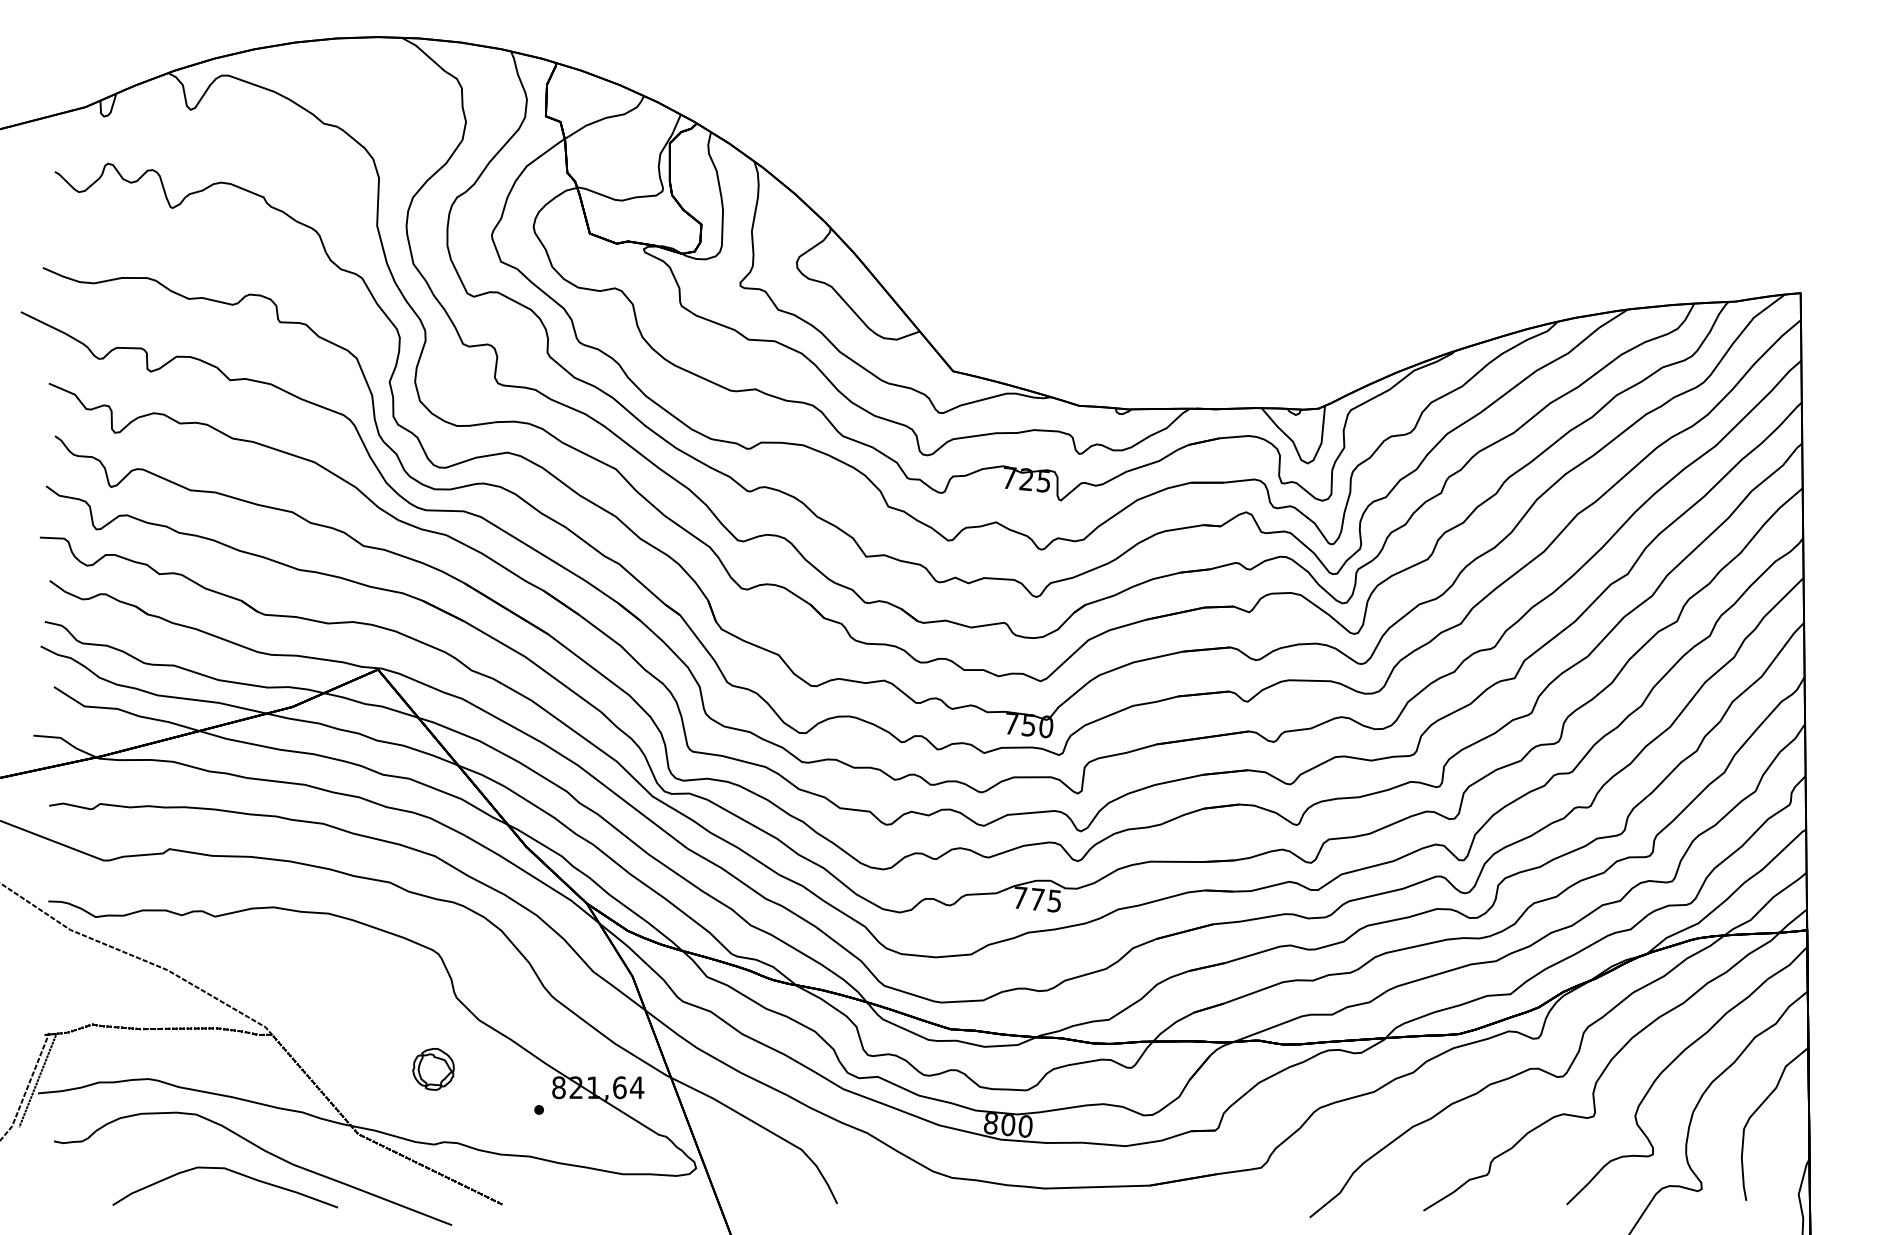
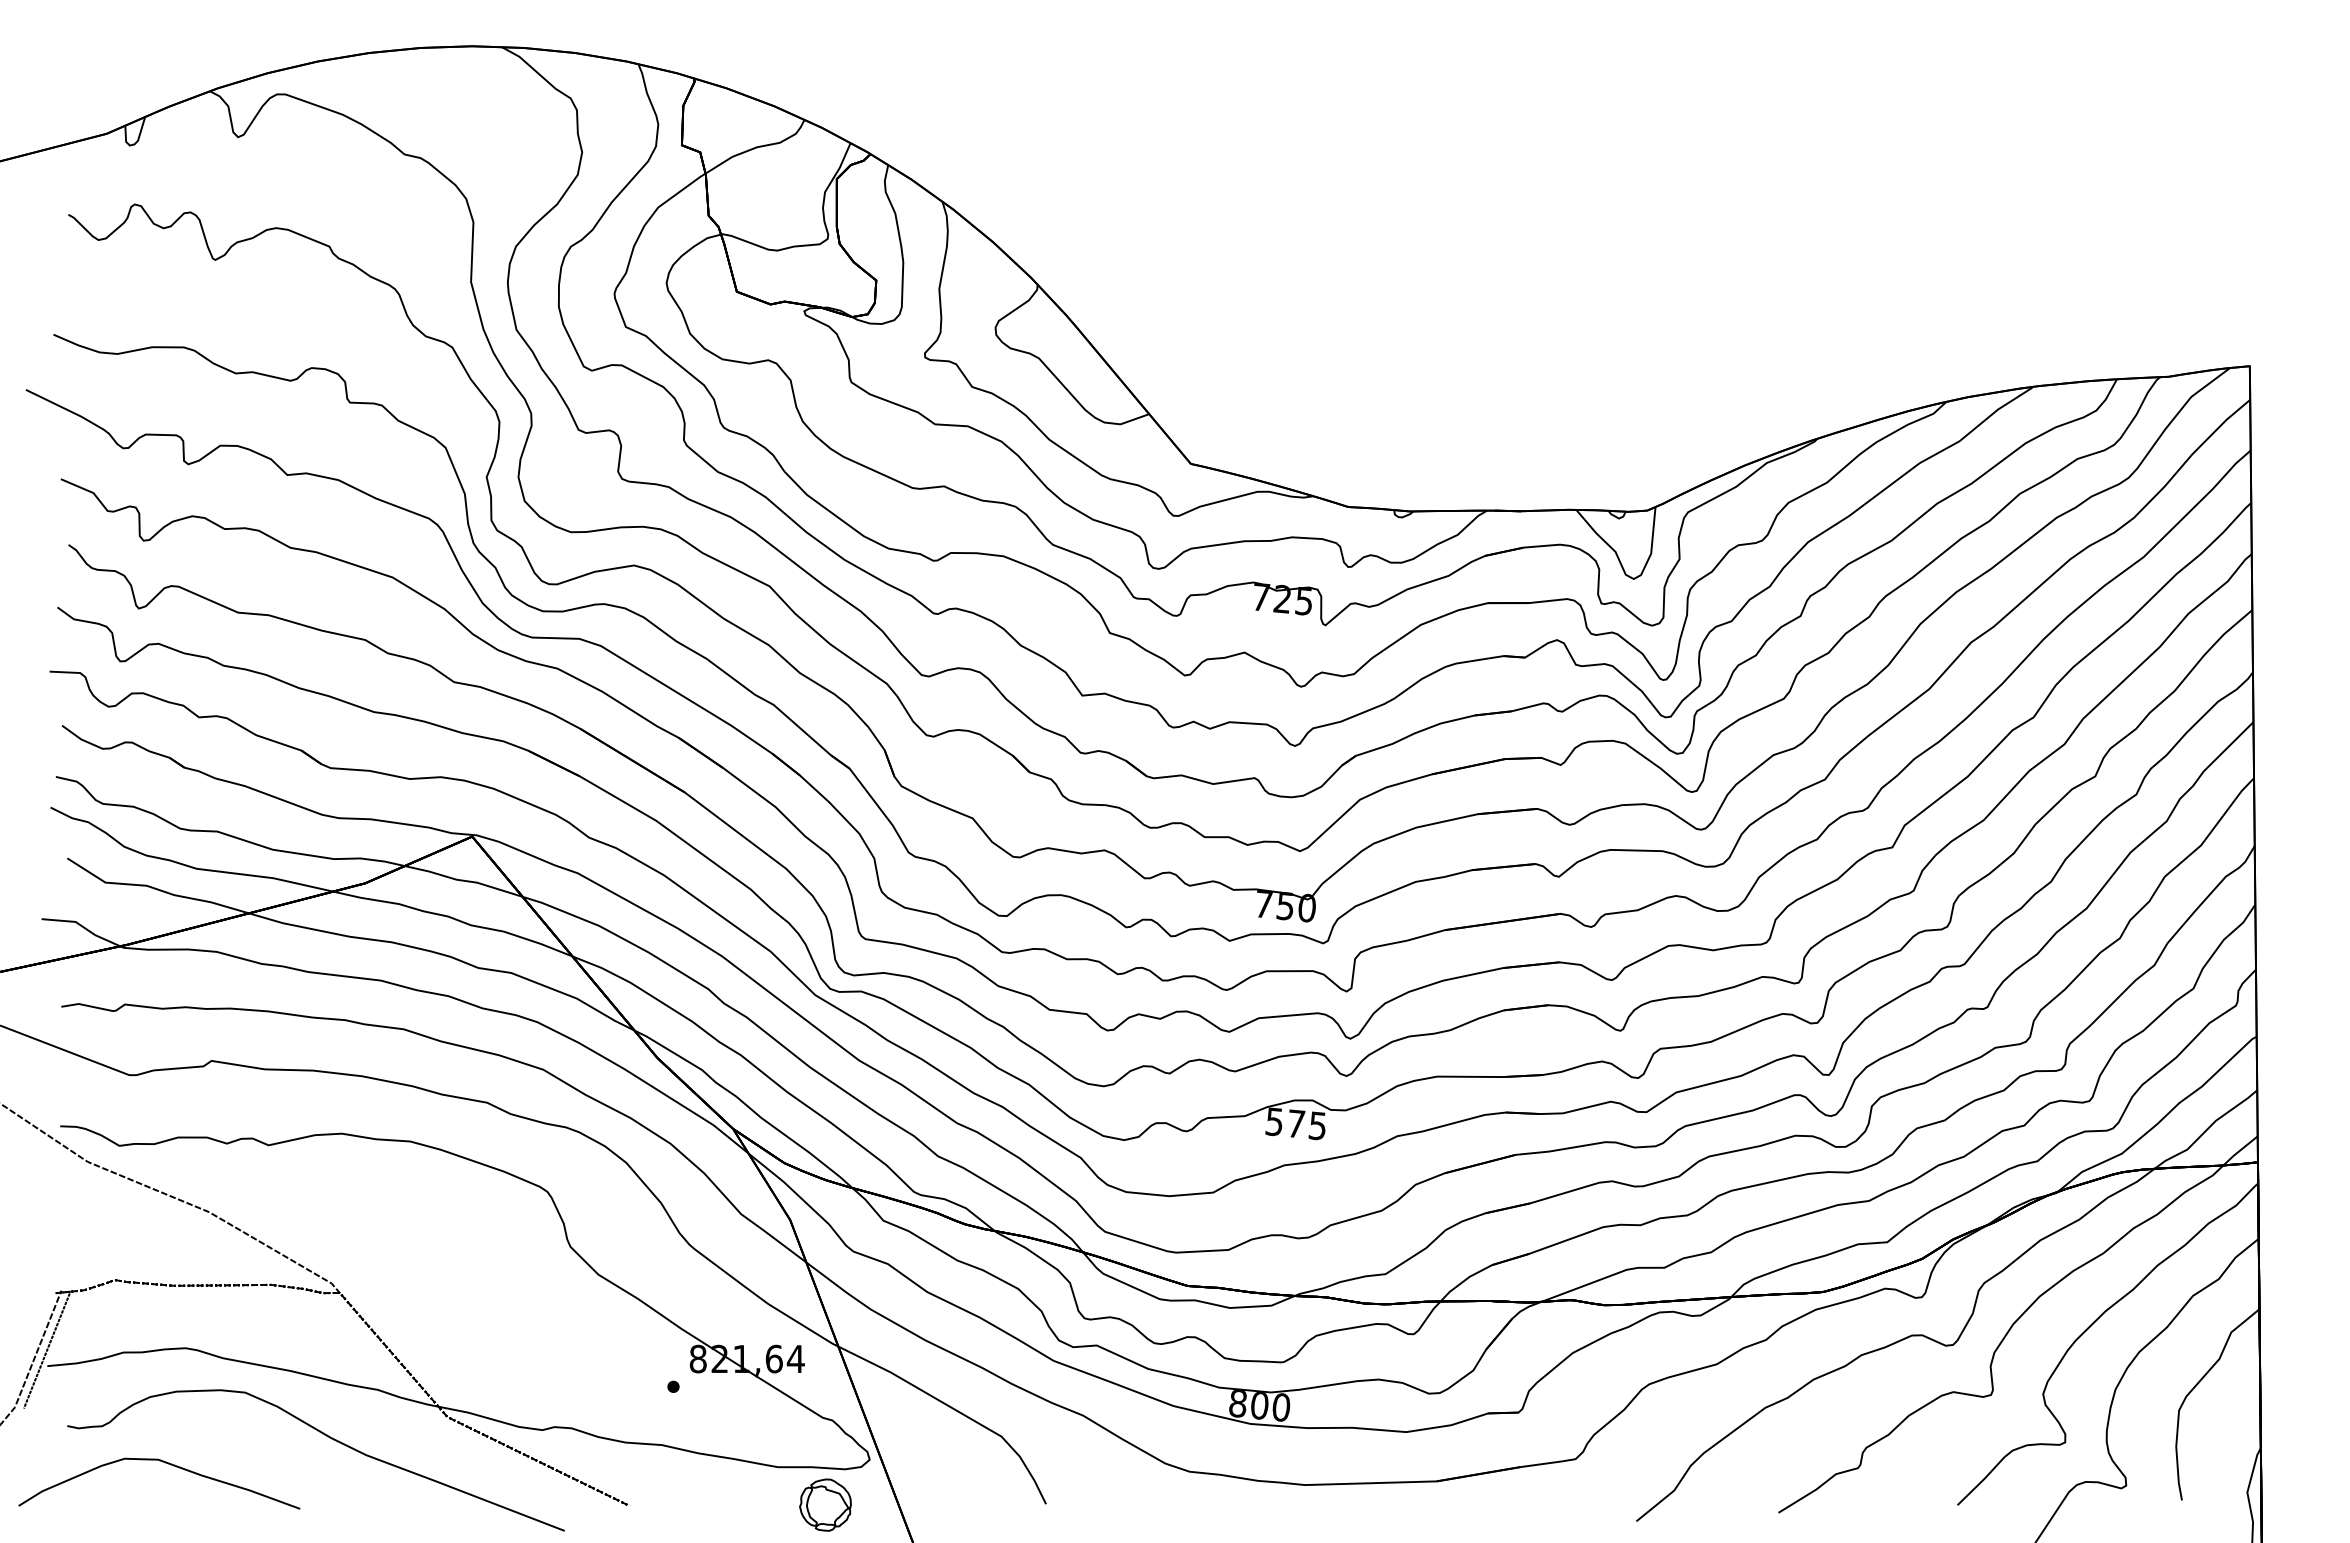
text: (1020, 898) -> (1274, 1122), 775 -> 575
part: (433, 1068) -> (825, 1504), moved
curve: (230, 1171) -> (165, 1463), moved

